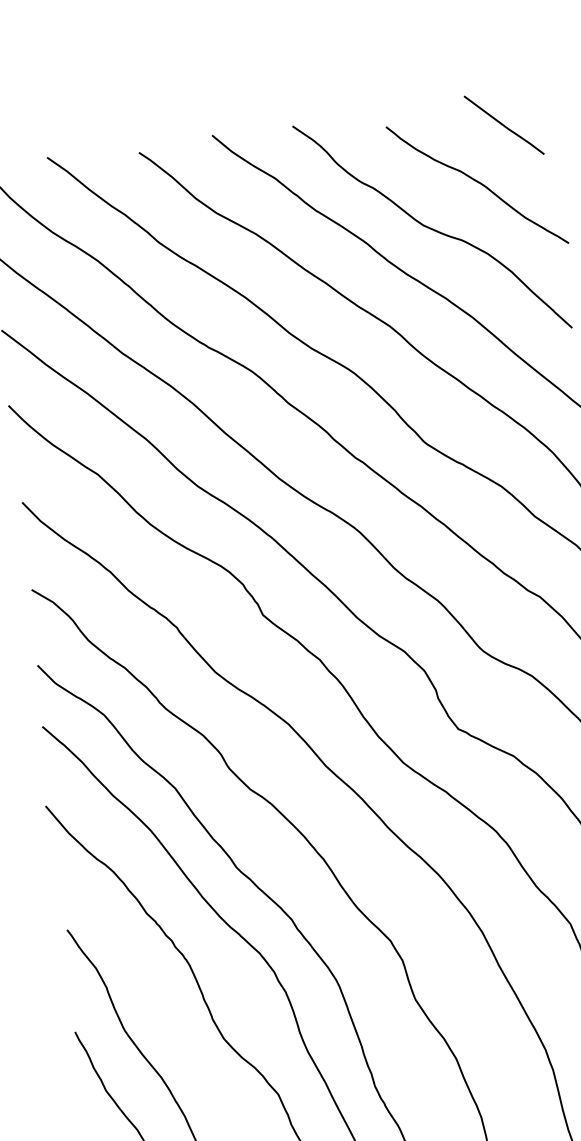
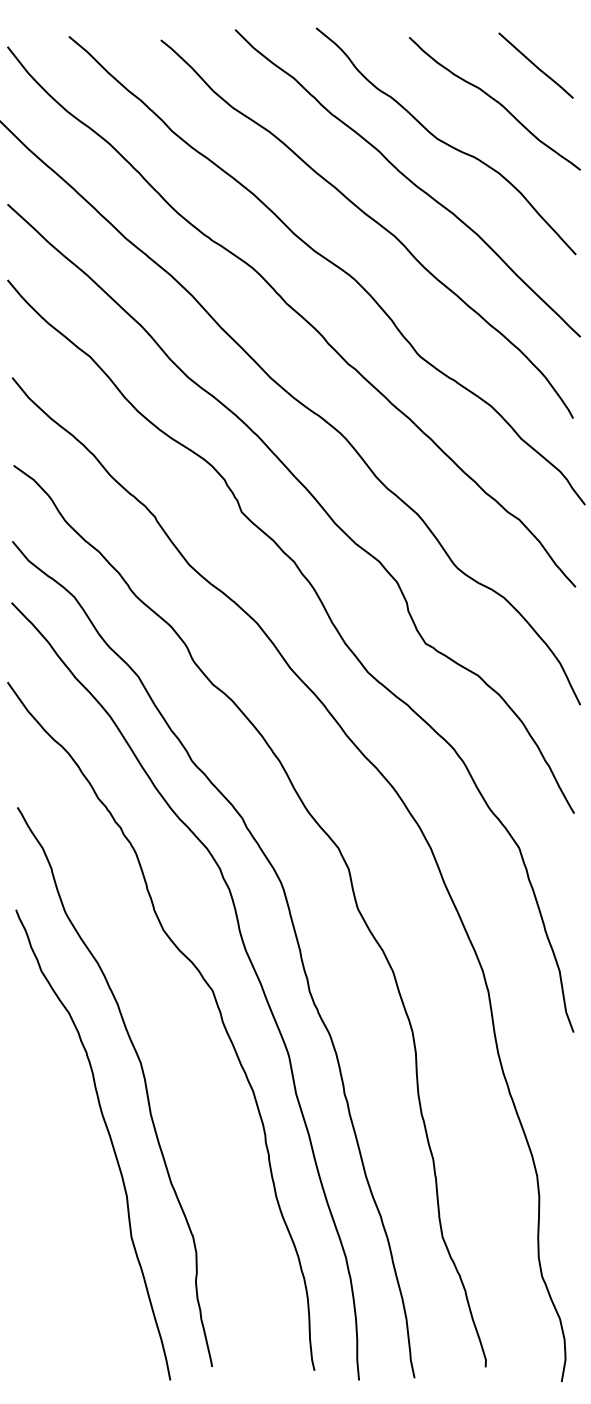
line: (503, 125) -> (535, 65), moved

